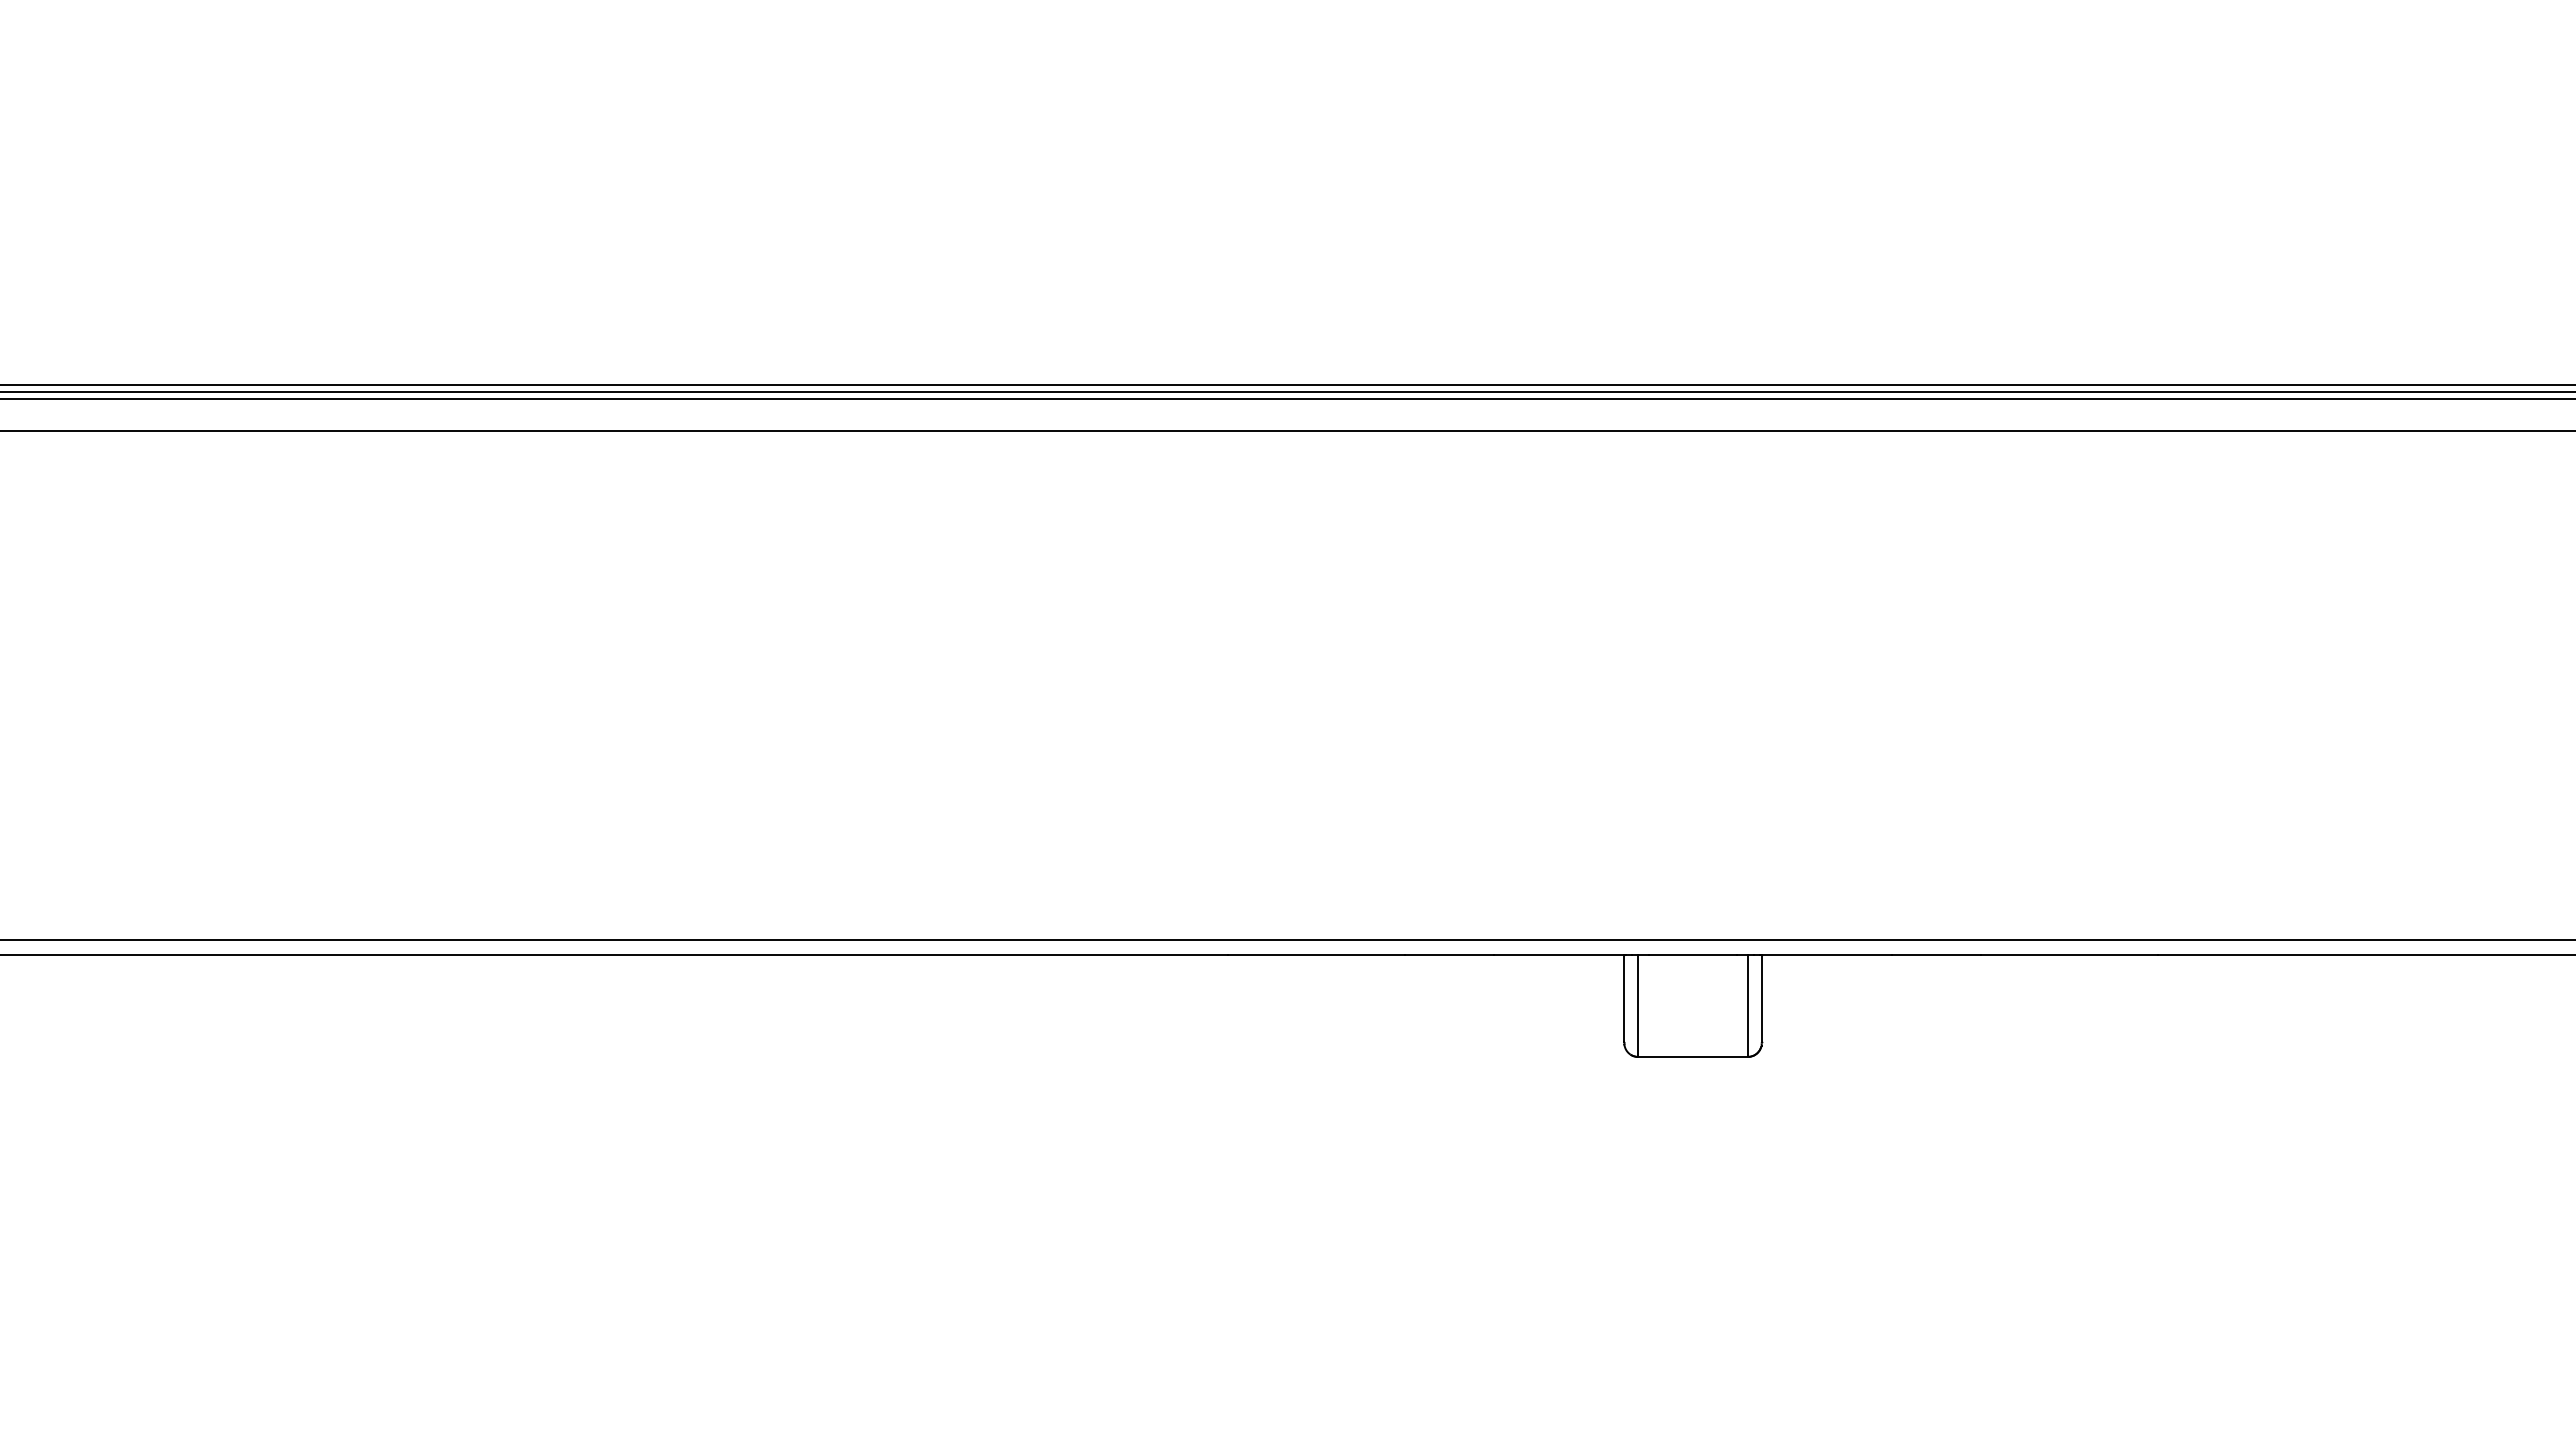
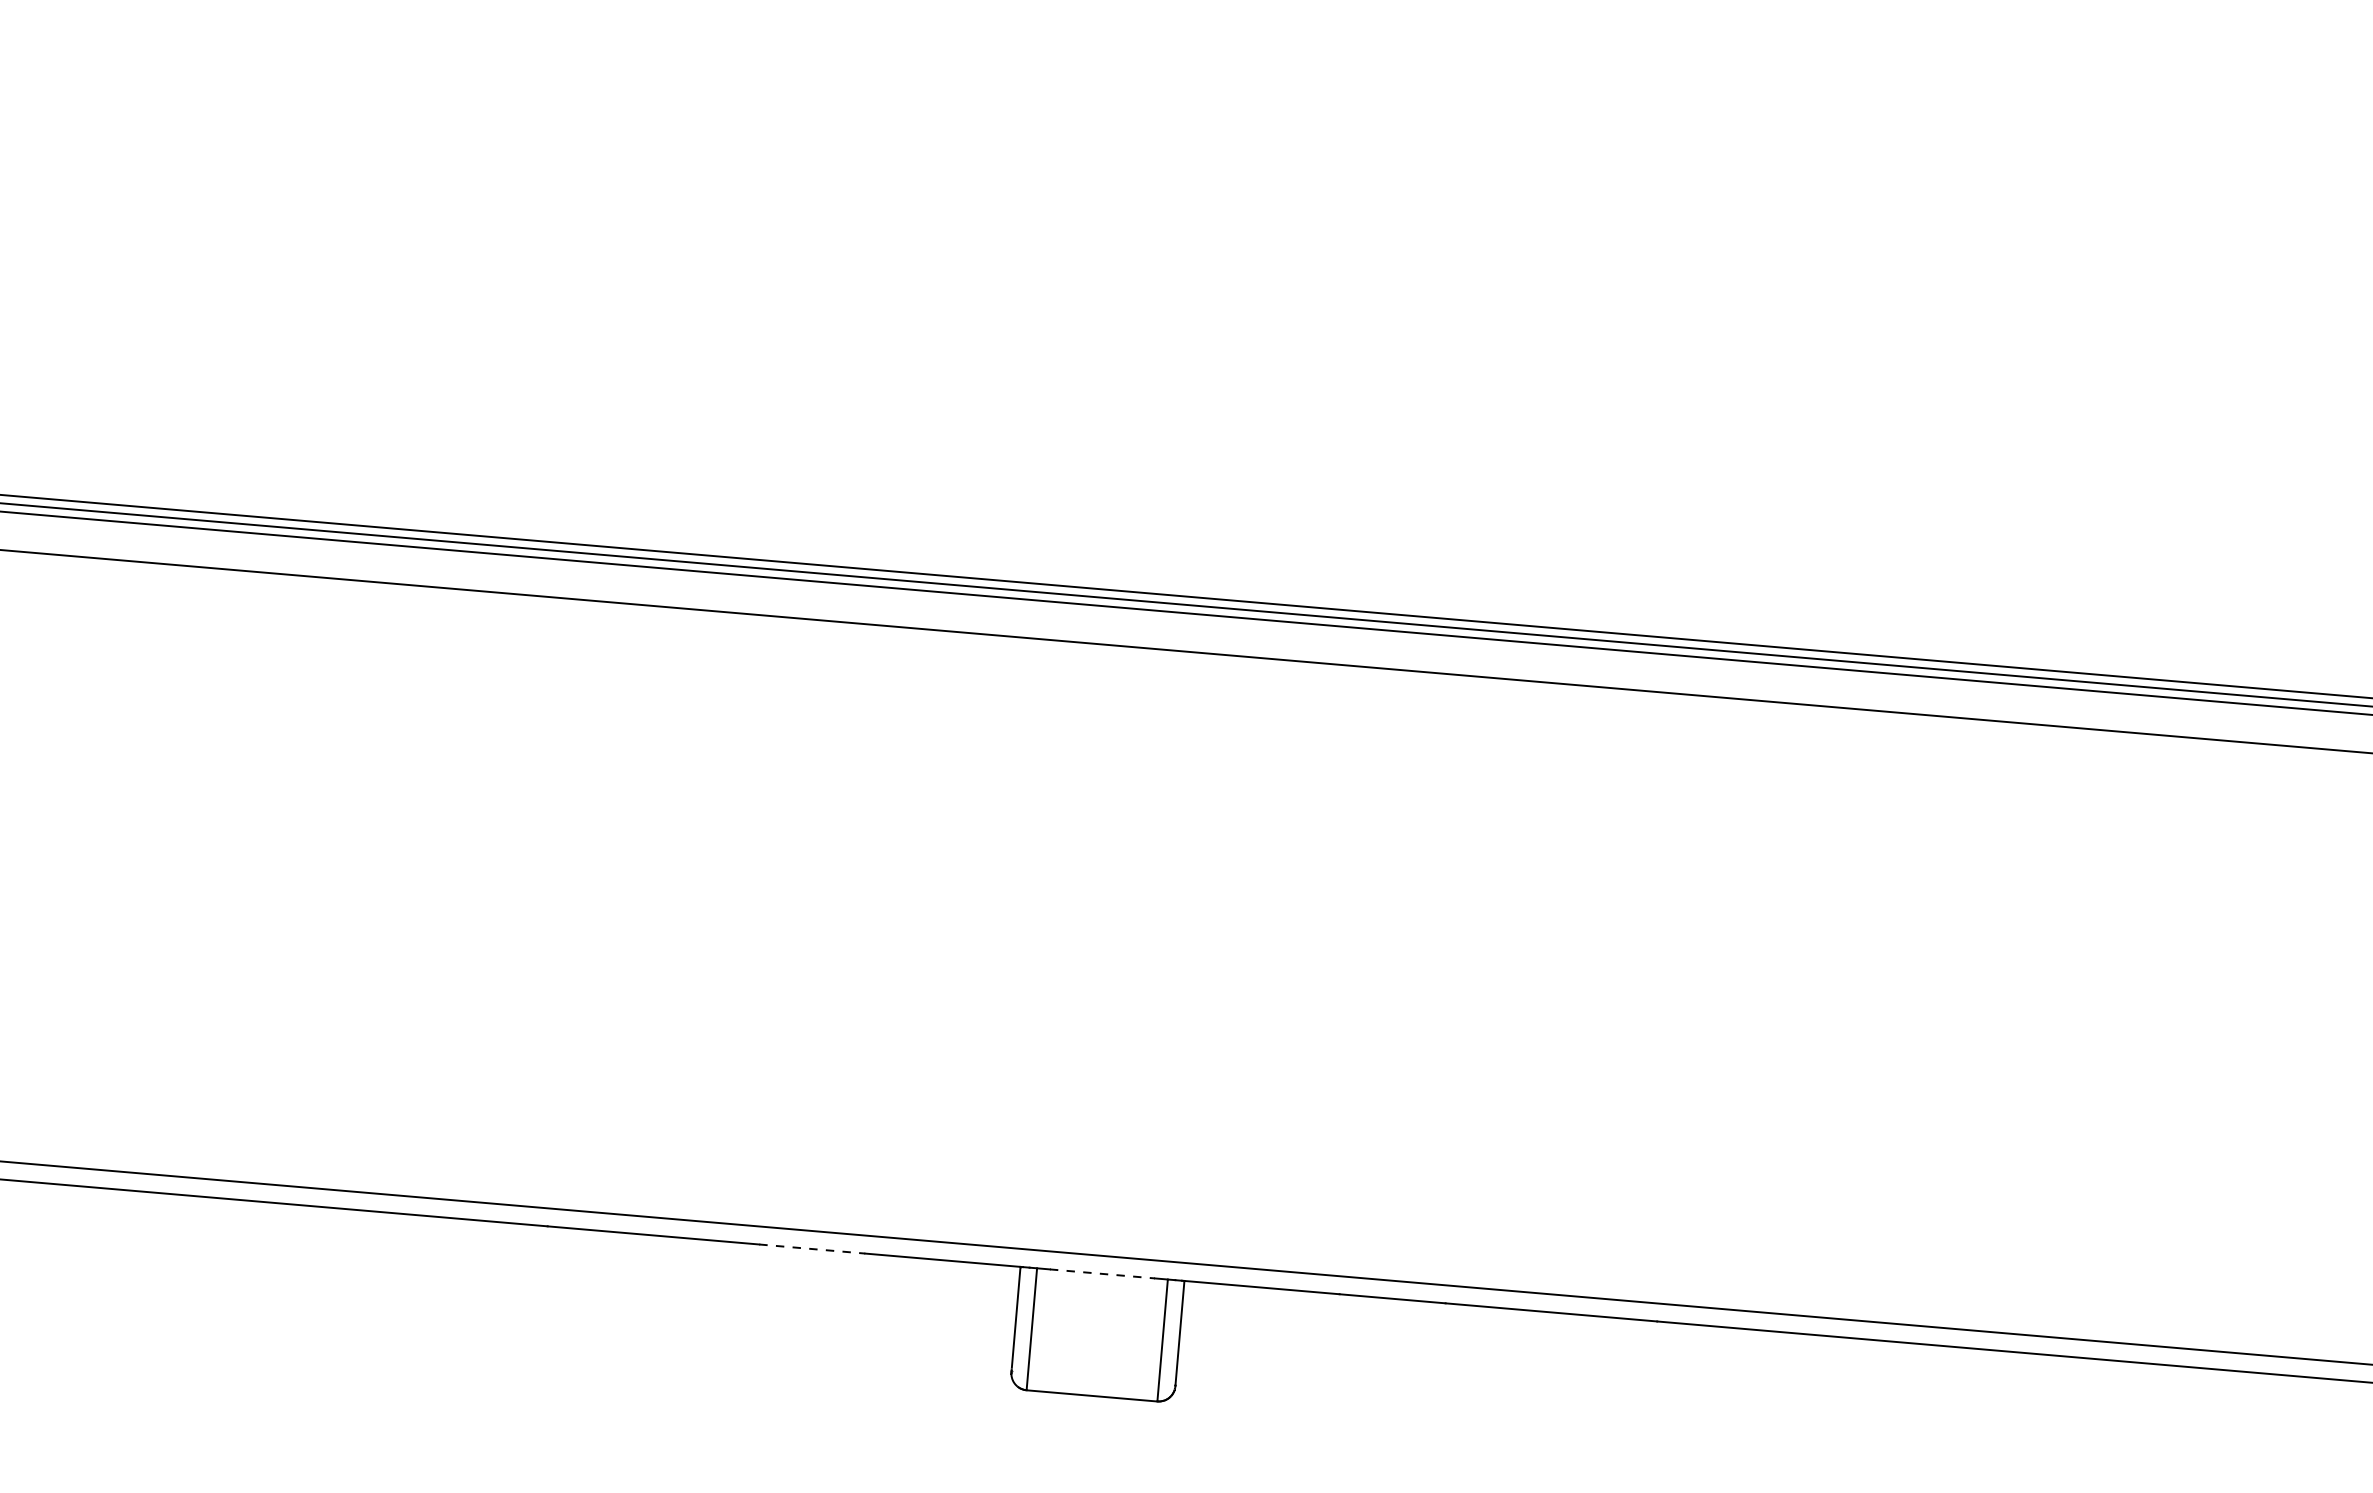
line: (1450, 954) -> (813, 1248), solid -> dashed
line: (1693, 954) -> (1103, 1273), solid -> dashed

